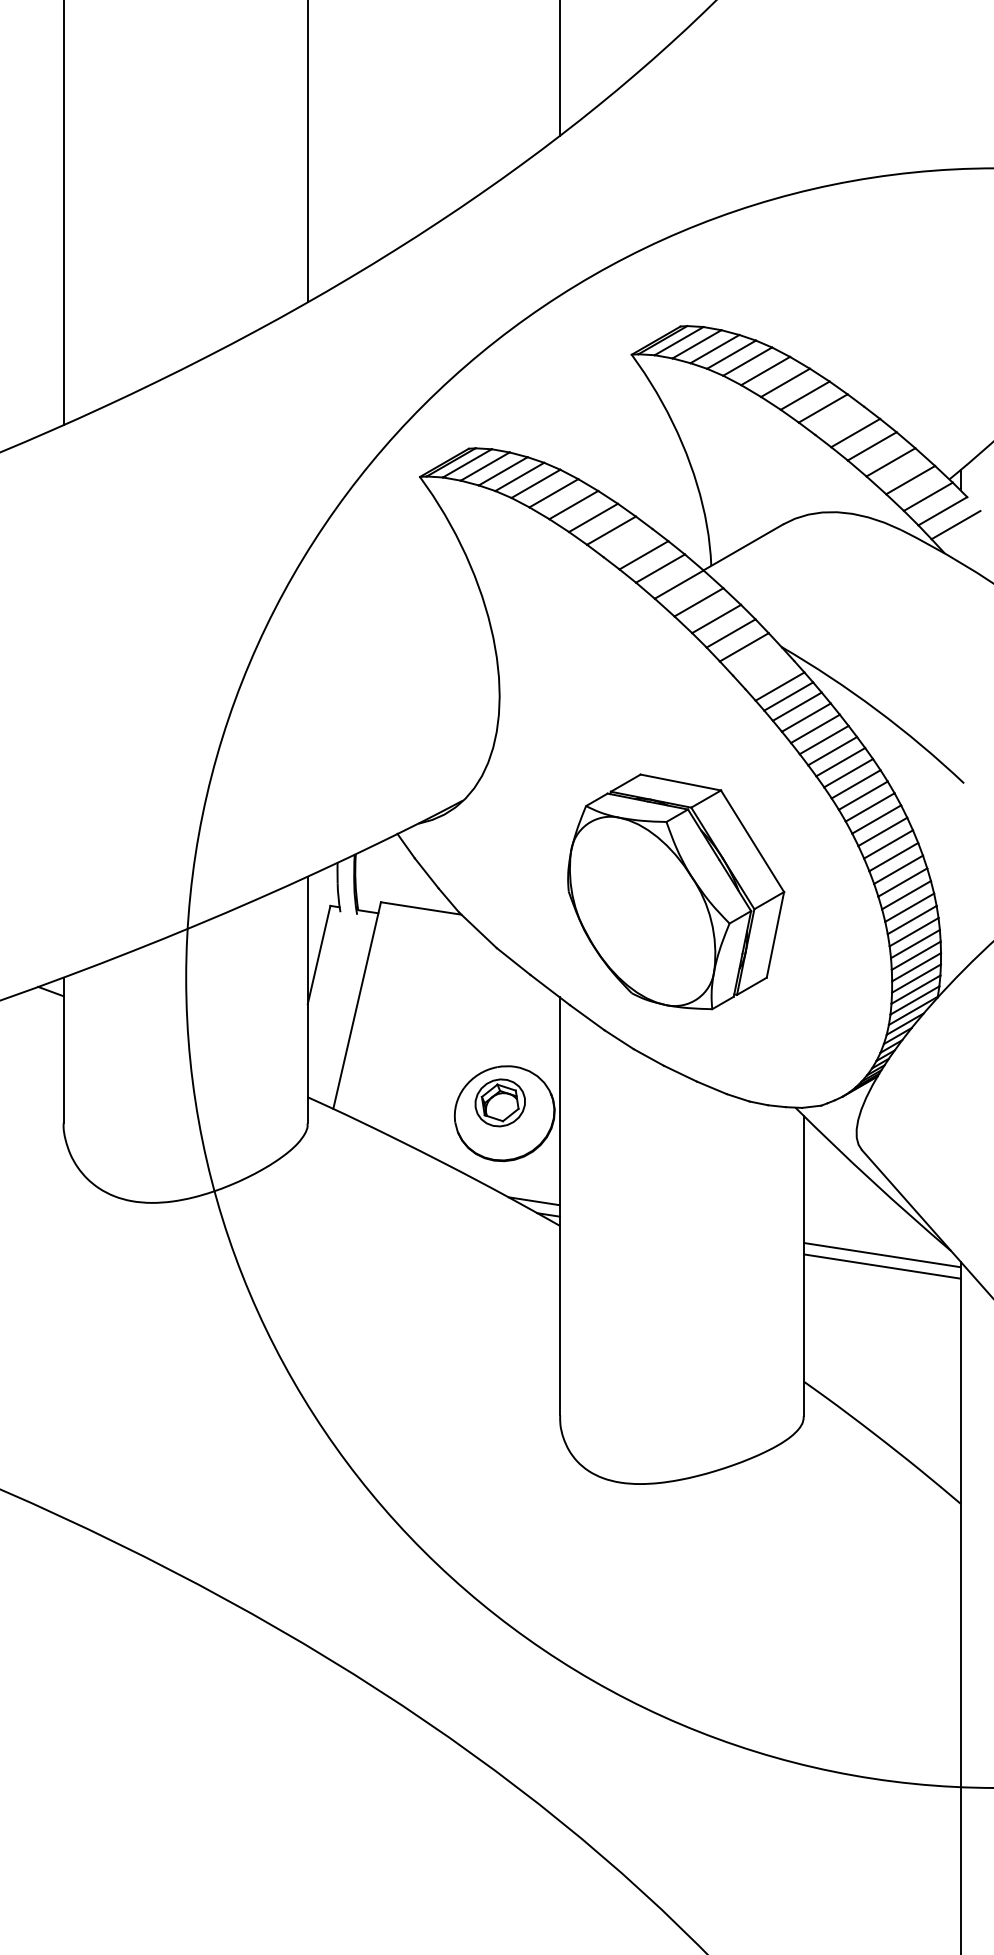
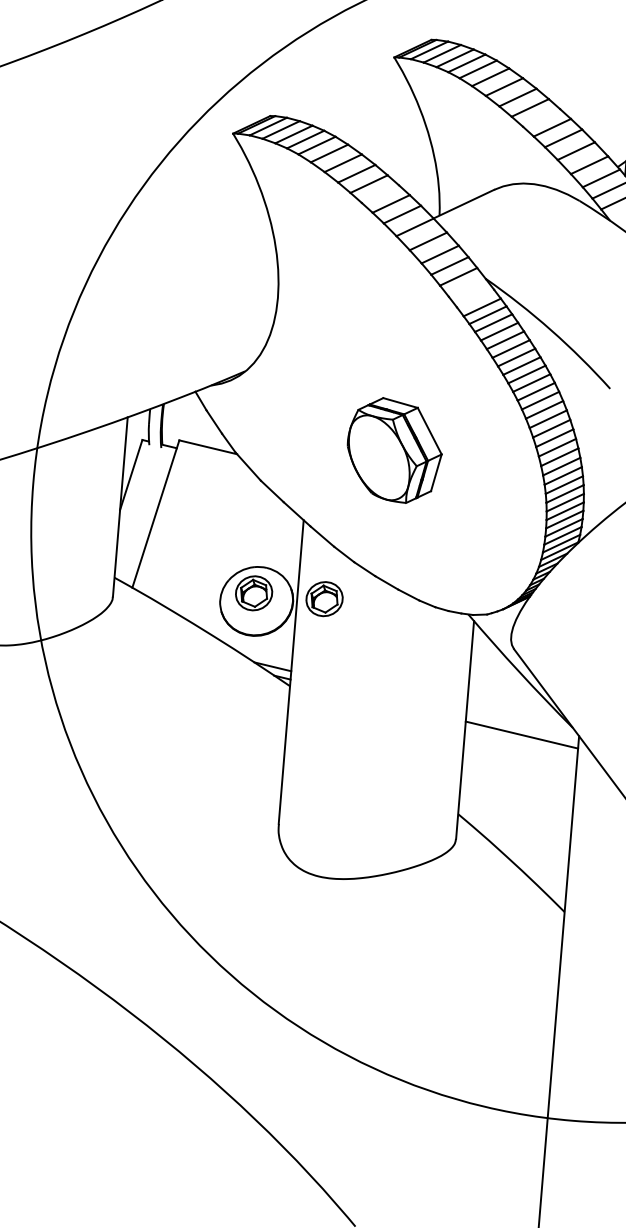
part: (676, 891) -> (394, 450), size x0.6
part: (596, 1102) -> (324, 598), added
line: (882, 1255) -> (522, 727), removed

